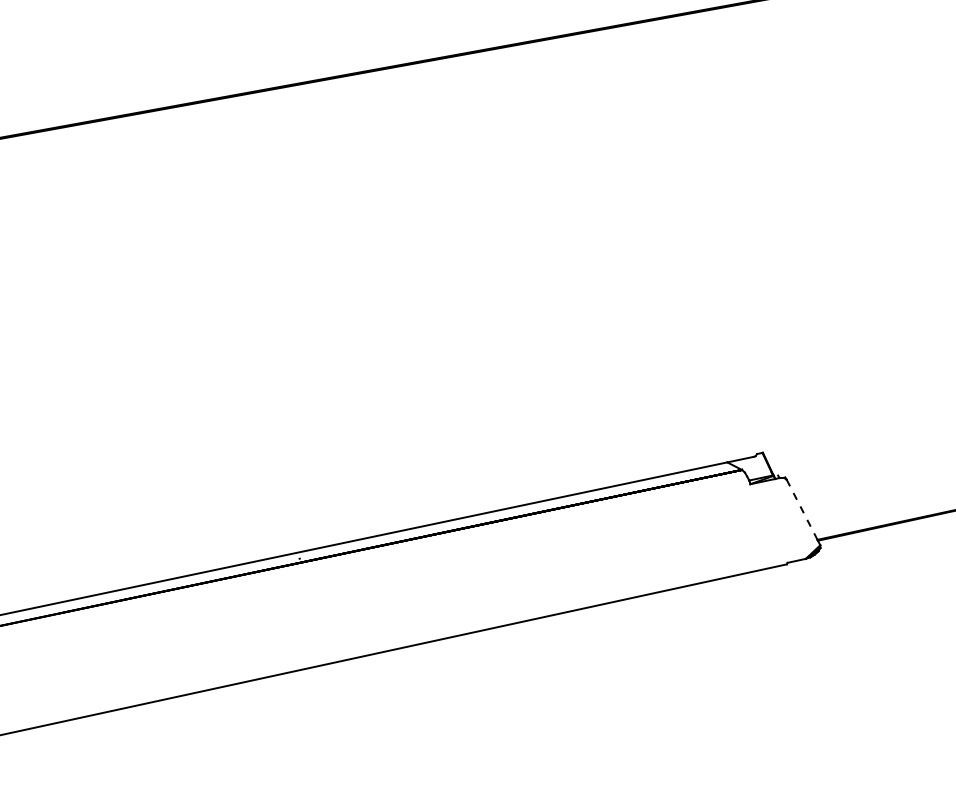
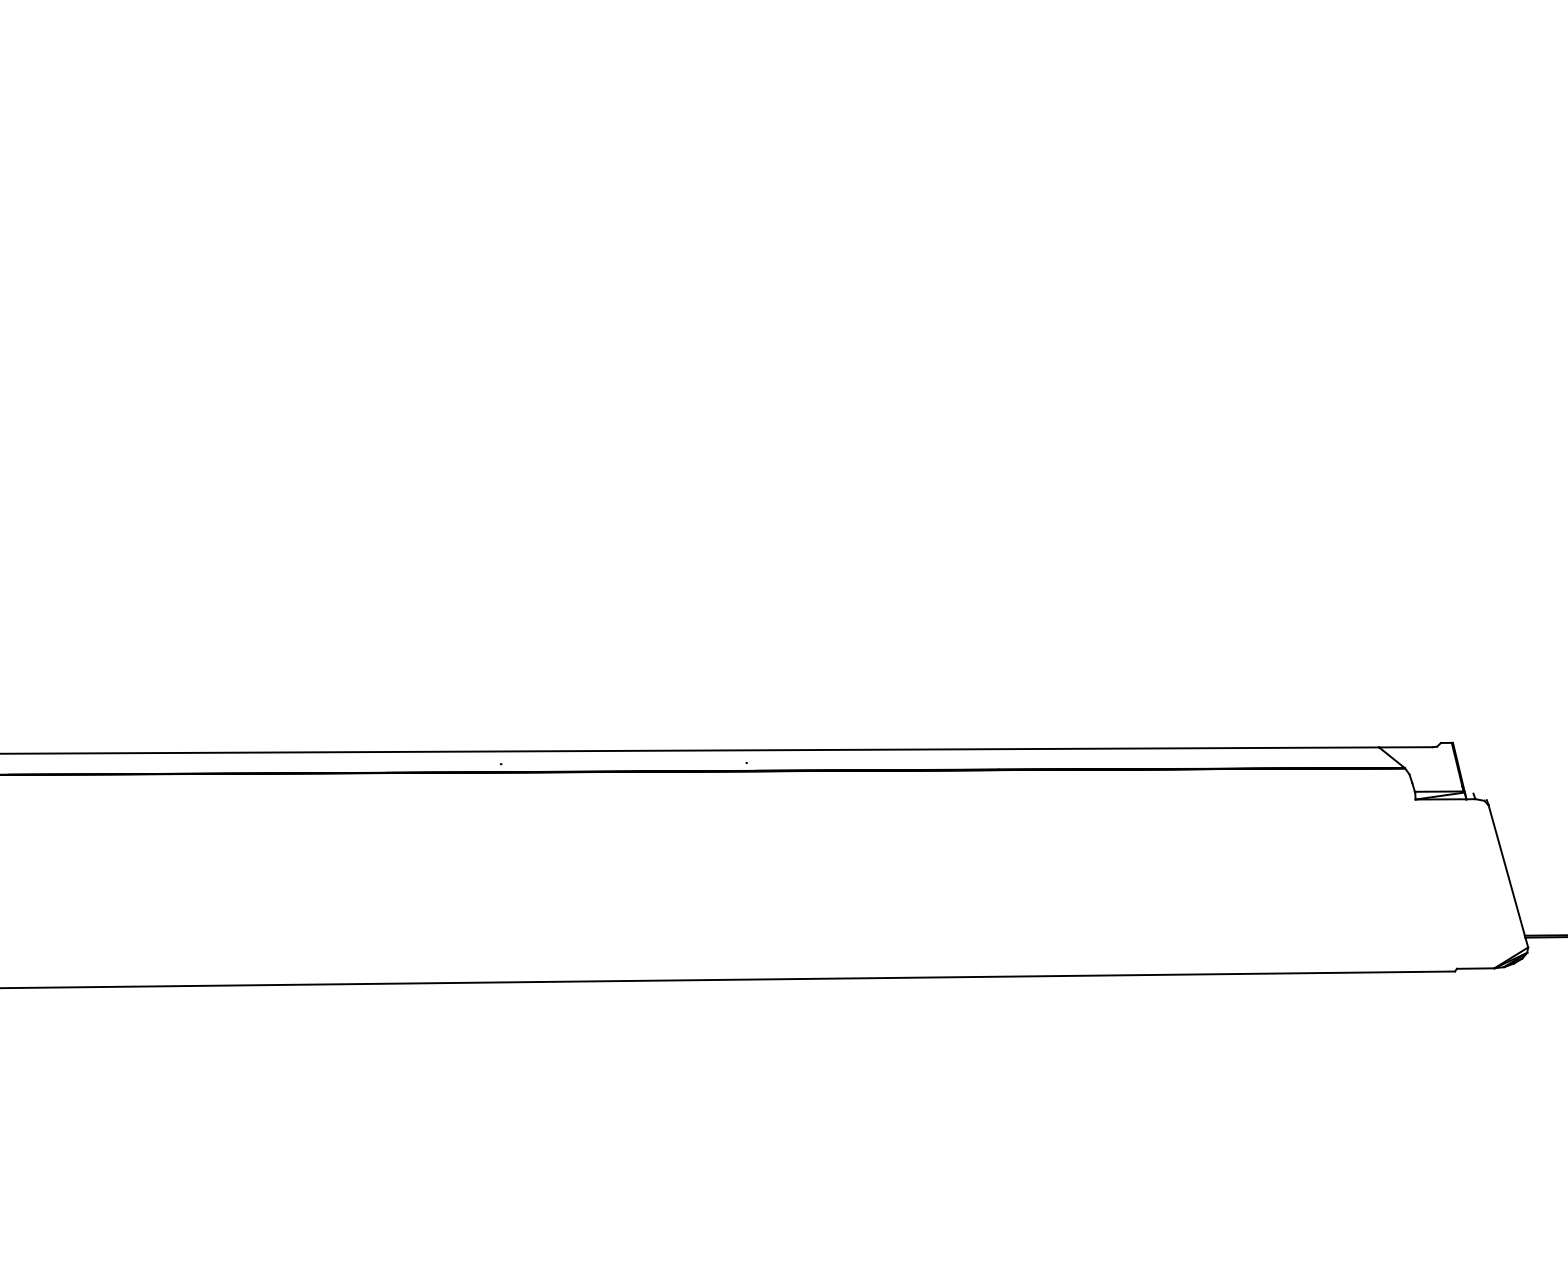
line: (802, 509) -> (1507, 870), dashed -> solid

